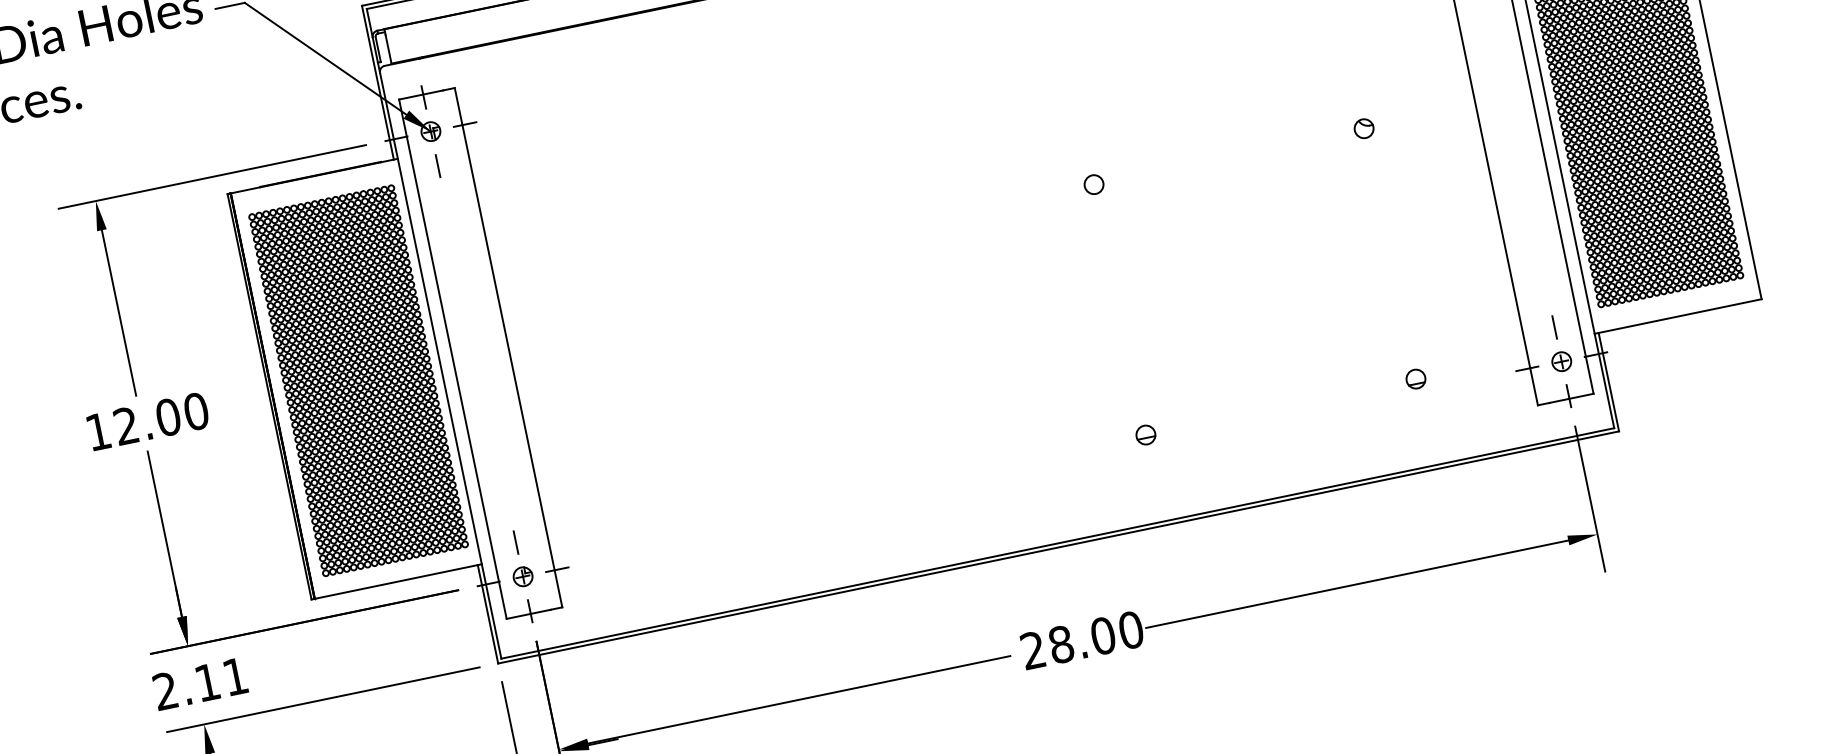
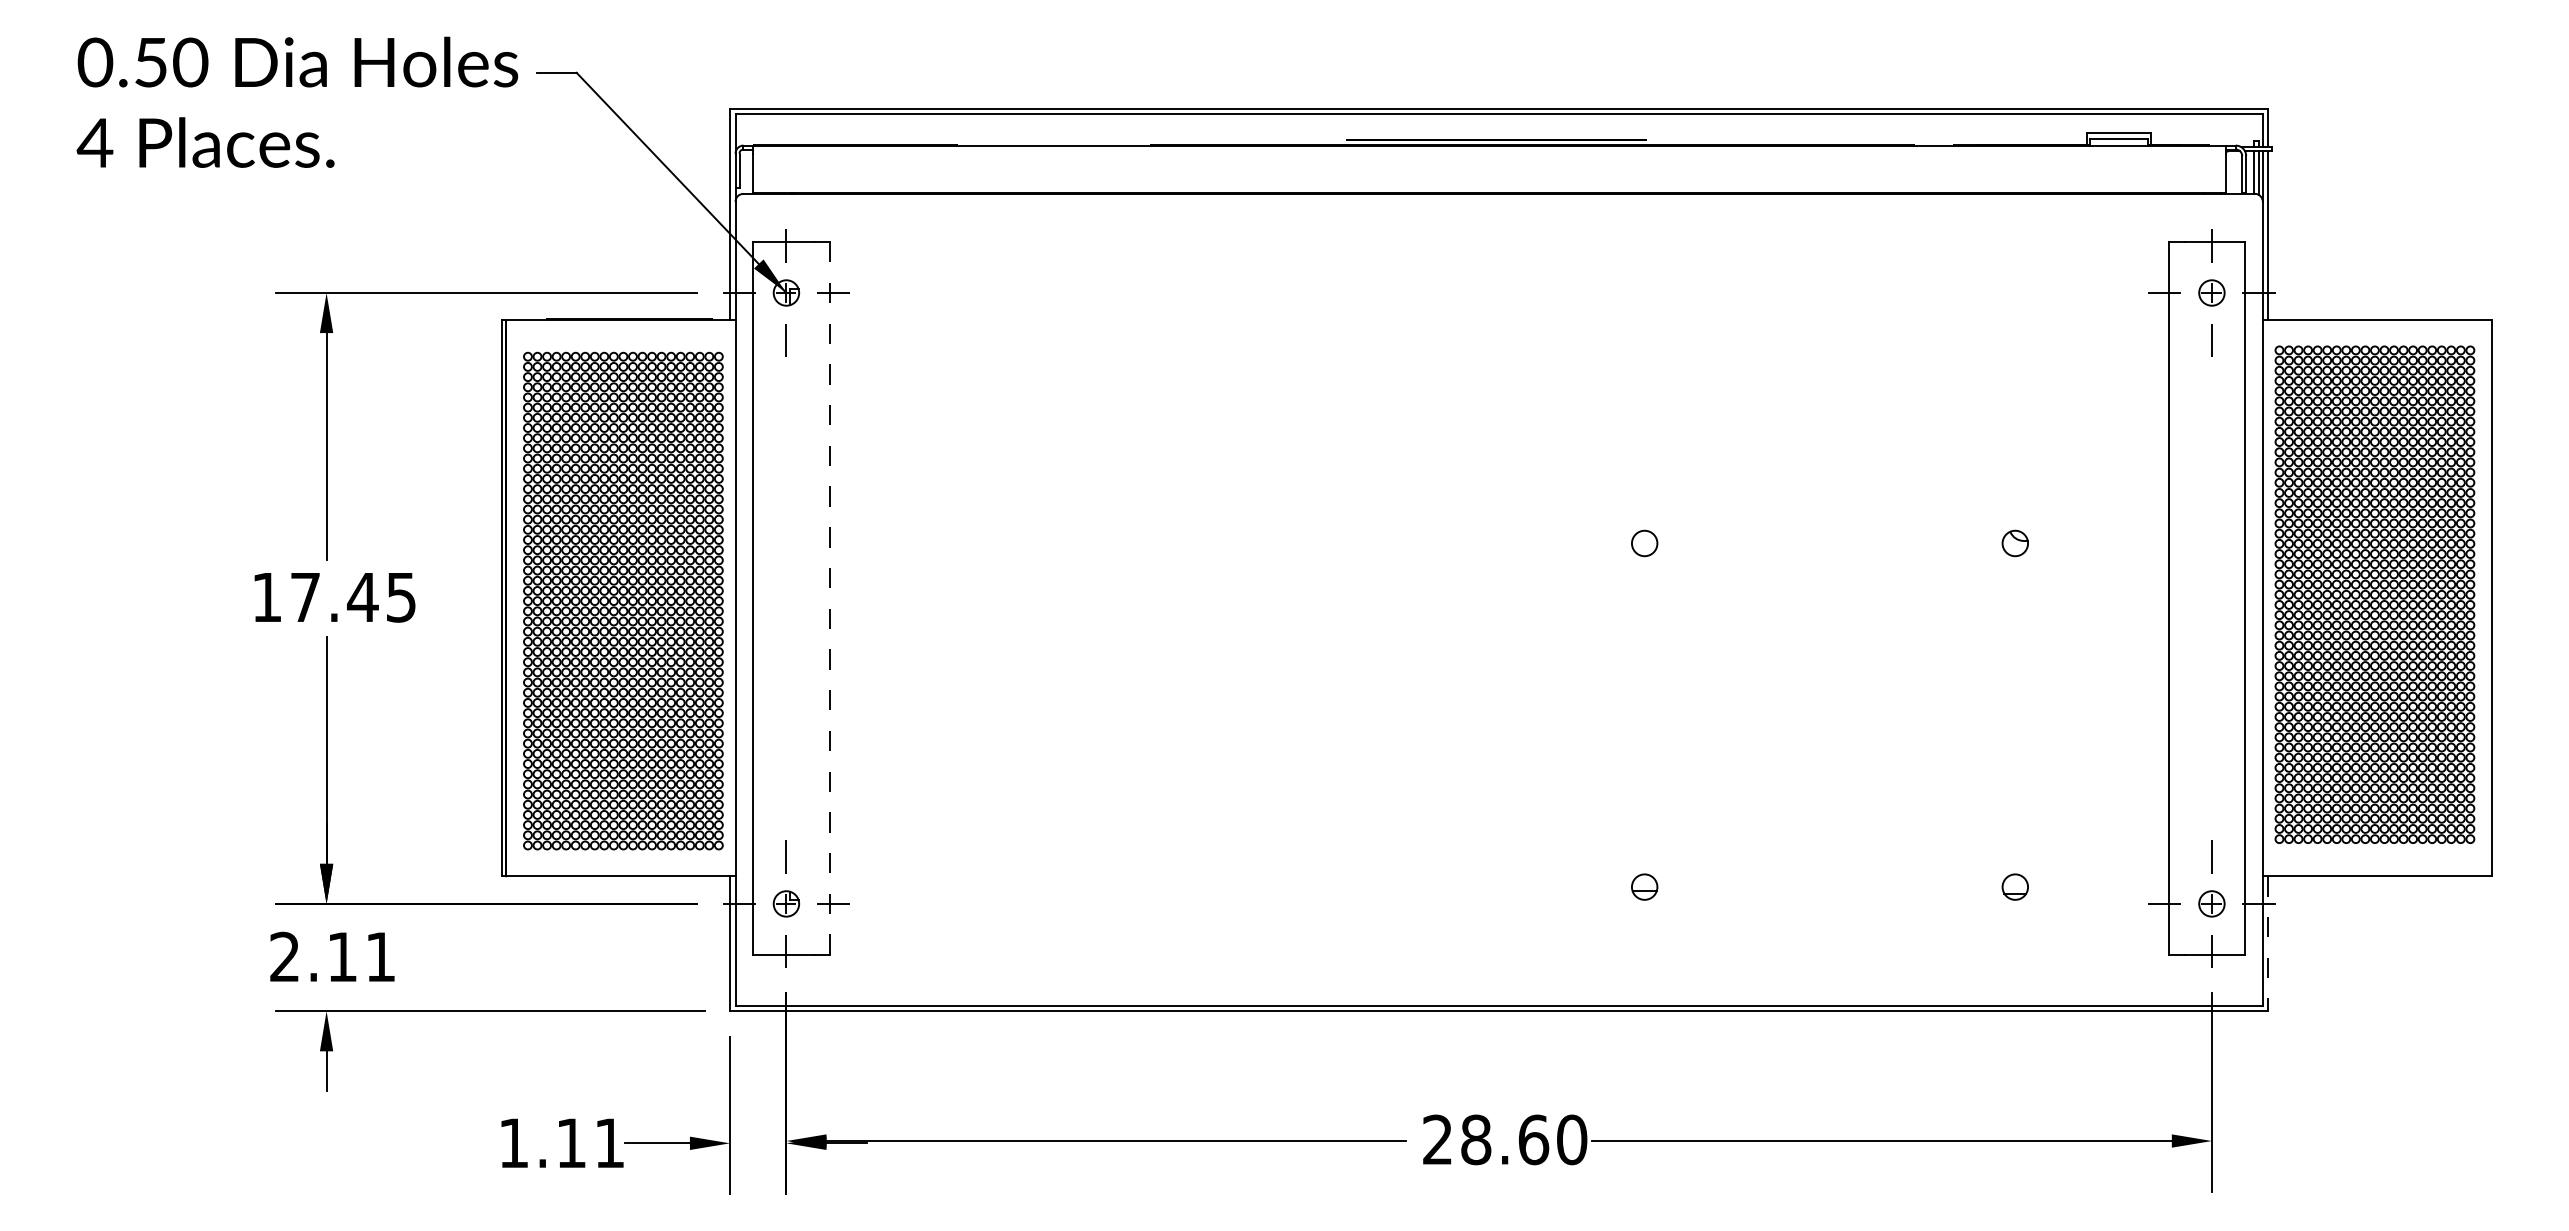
line: (508, 347) -> (829, 598), solid -> dashed
line: (1608, 382) -> (2268, 943), solid -> dashed
text: (161, 418) -> (353, 597), 12.00 -> 17.45
text: (1102, 635) -> (1533, 1139), 28.00 -> 28.60

